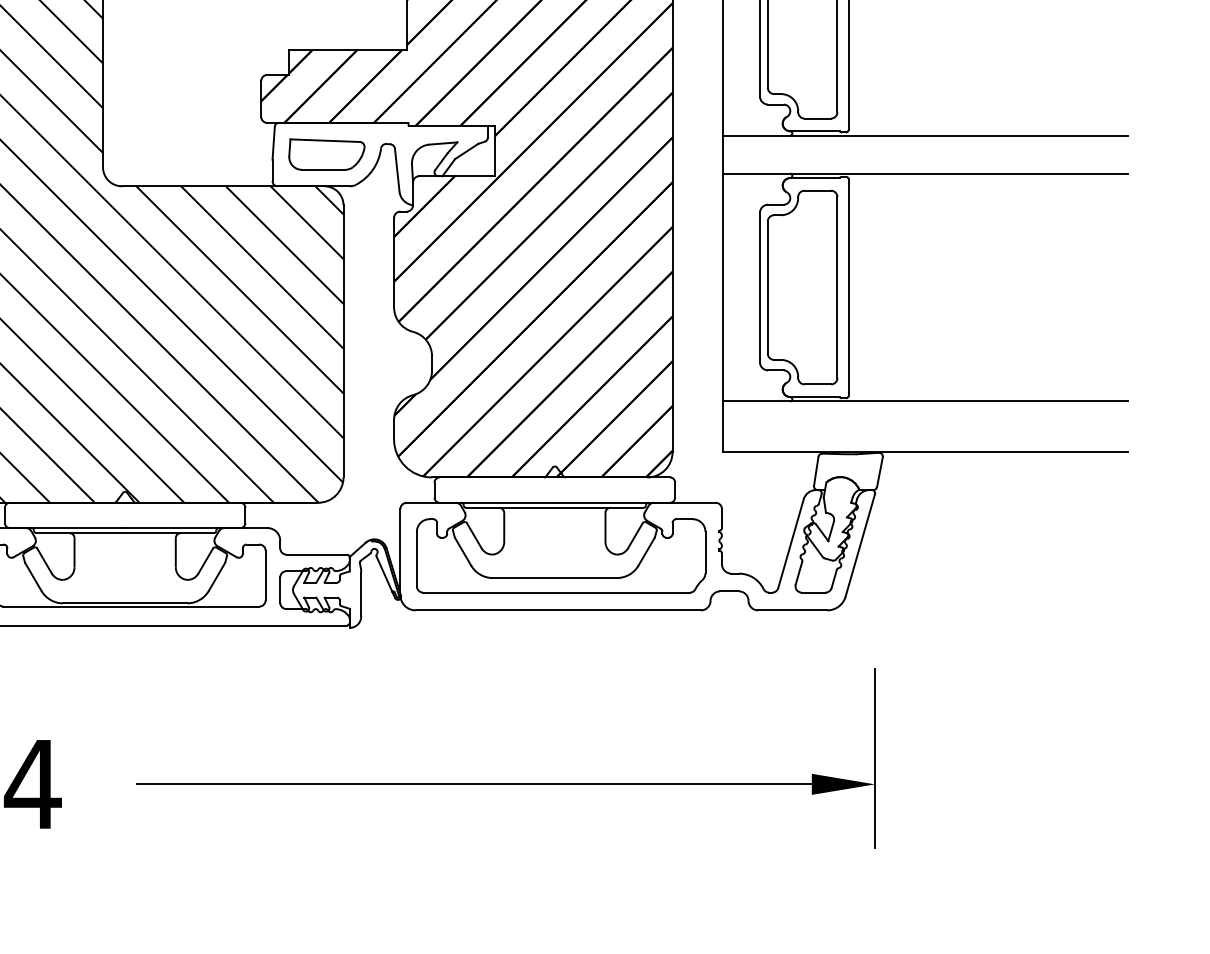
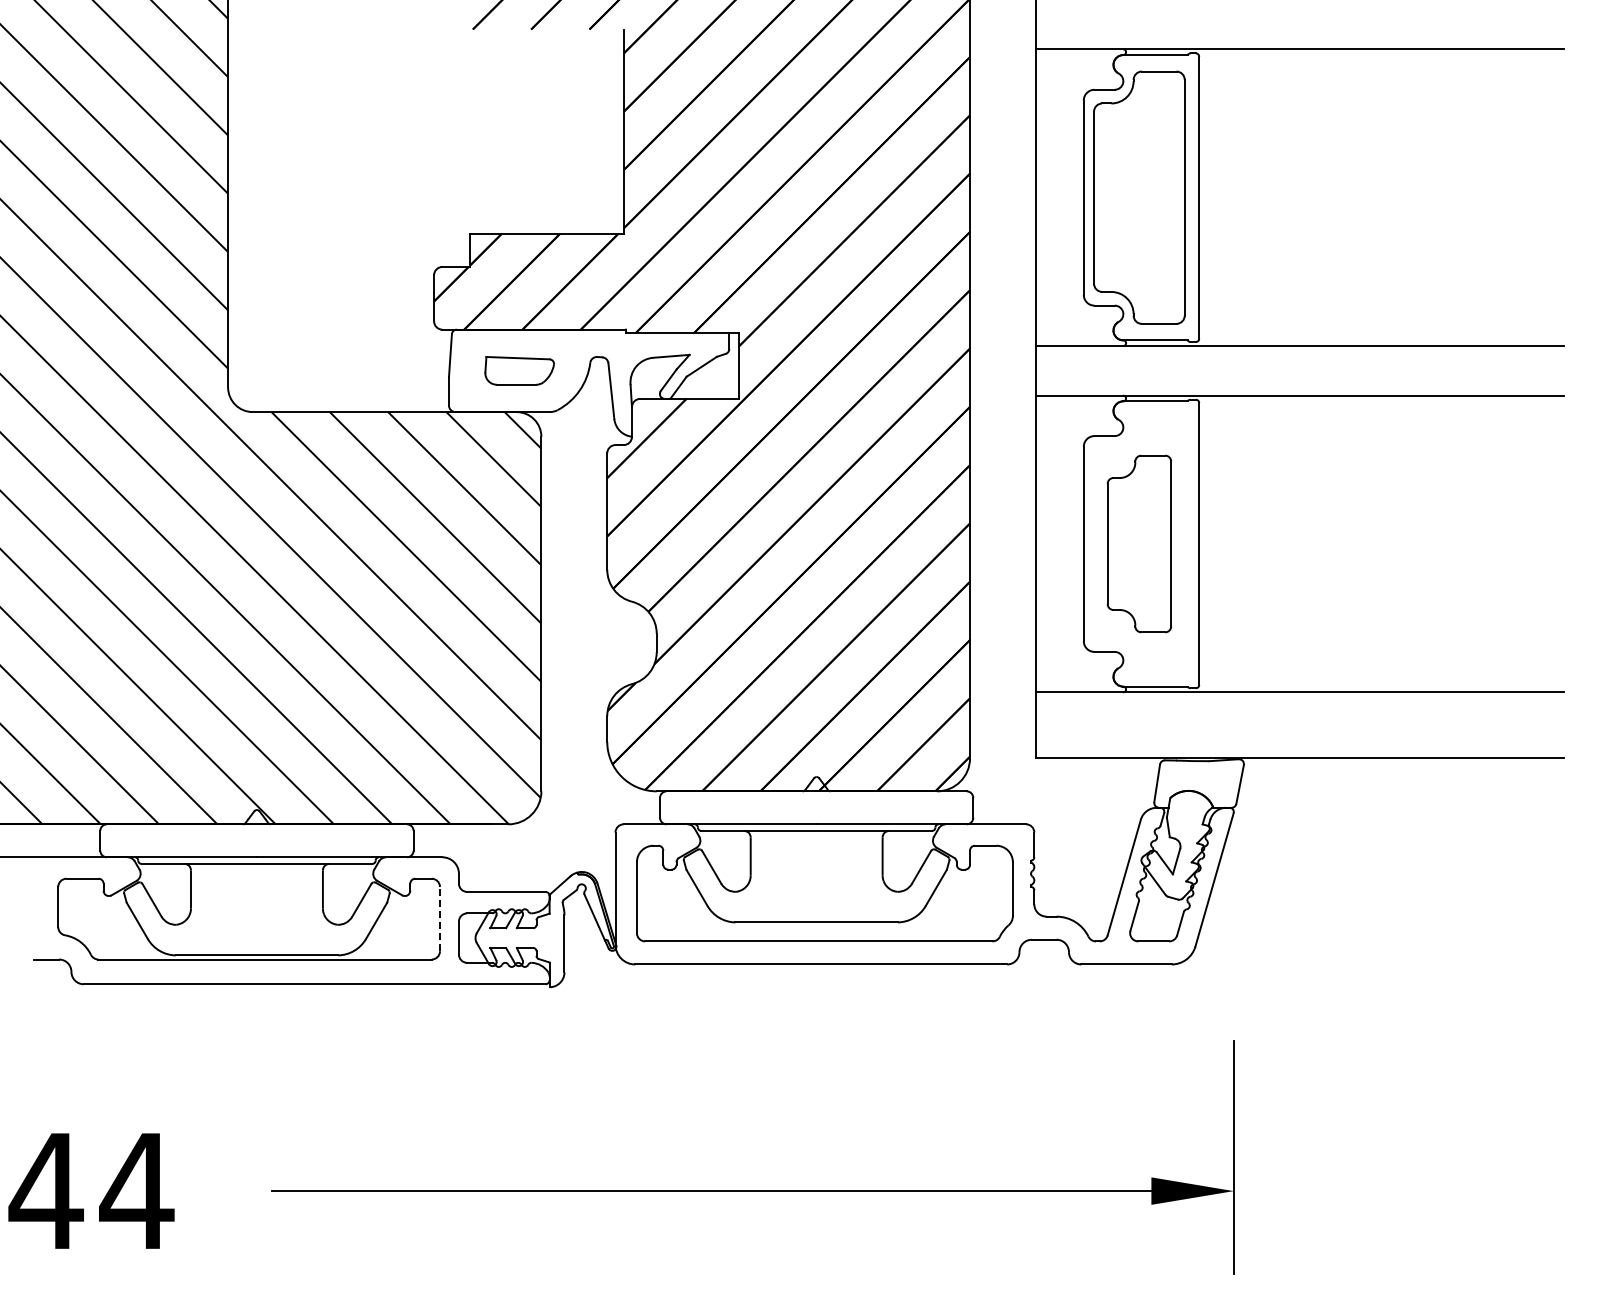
part: (326, 154) -> (519, 370), size x0.7
part: (802, 287) -> (1139, 543), size x0.7
line: (265, 575) -> (439, 918), solid -> dashed

